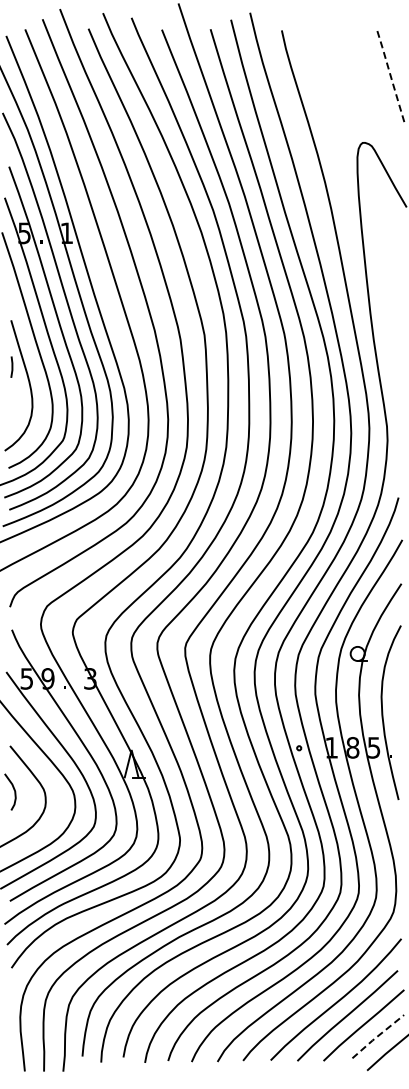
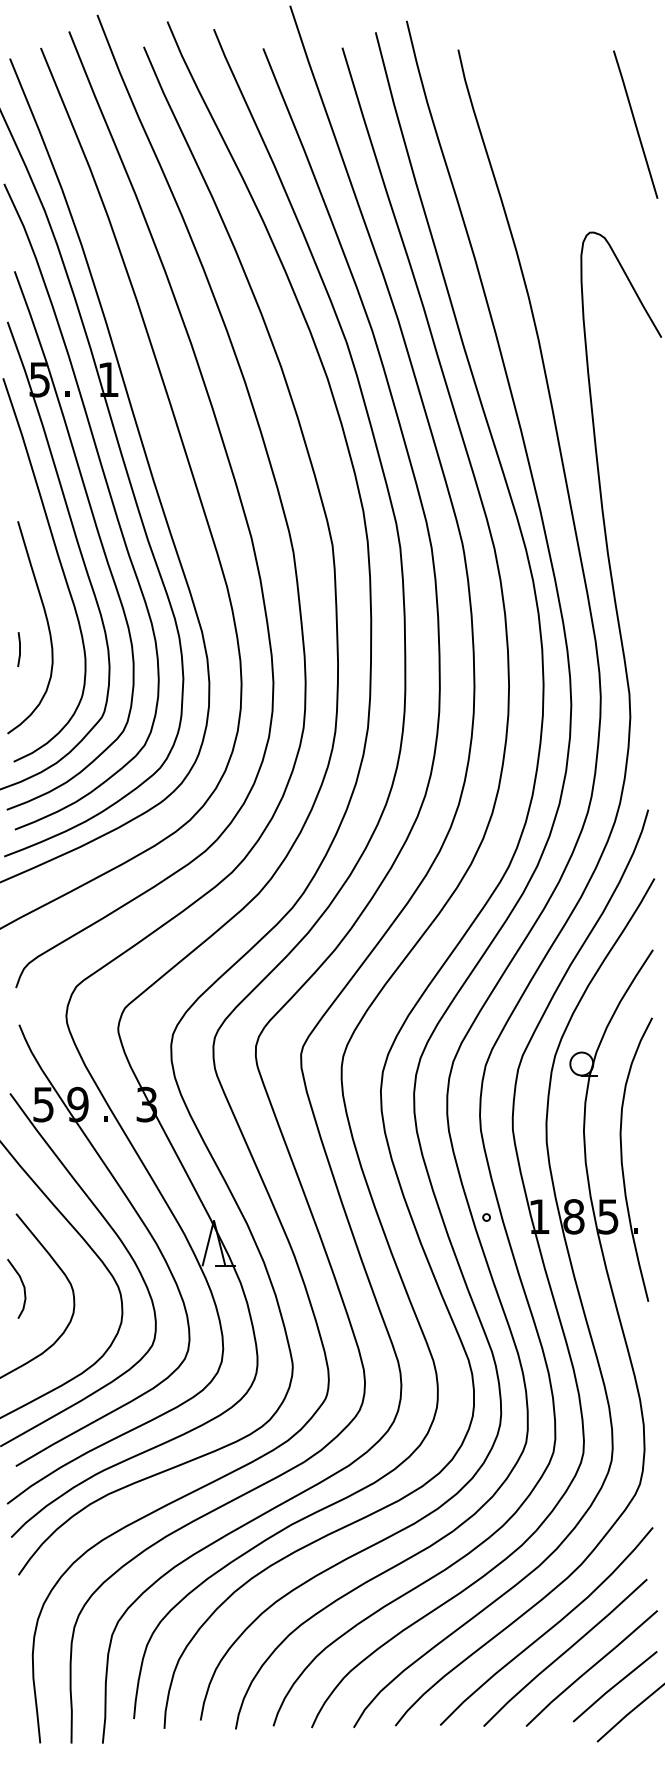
line: (390, 76) -> (635, 124), dashed -> solid
line: (11, 366) -> (18, 648), moved
line: (377, 1036) -> (613, 1686), dashed -> solid

